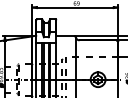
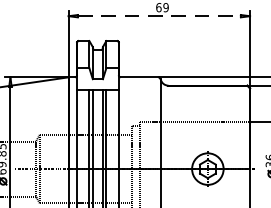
line: (75, 7) -> (159, 16), solid -> dashed

